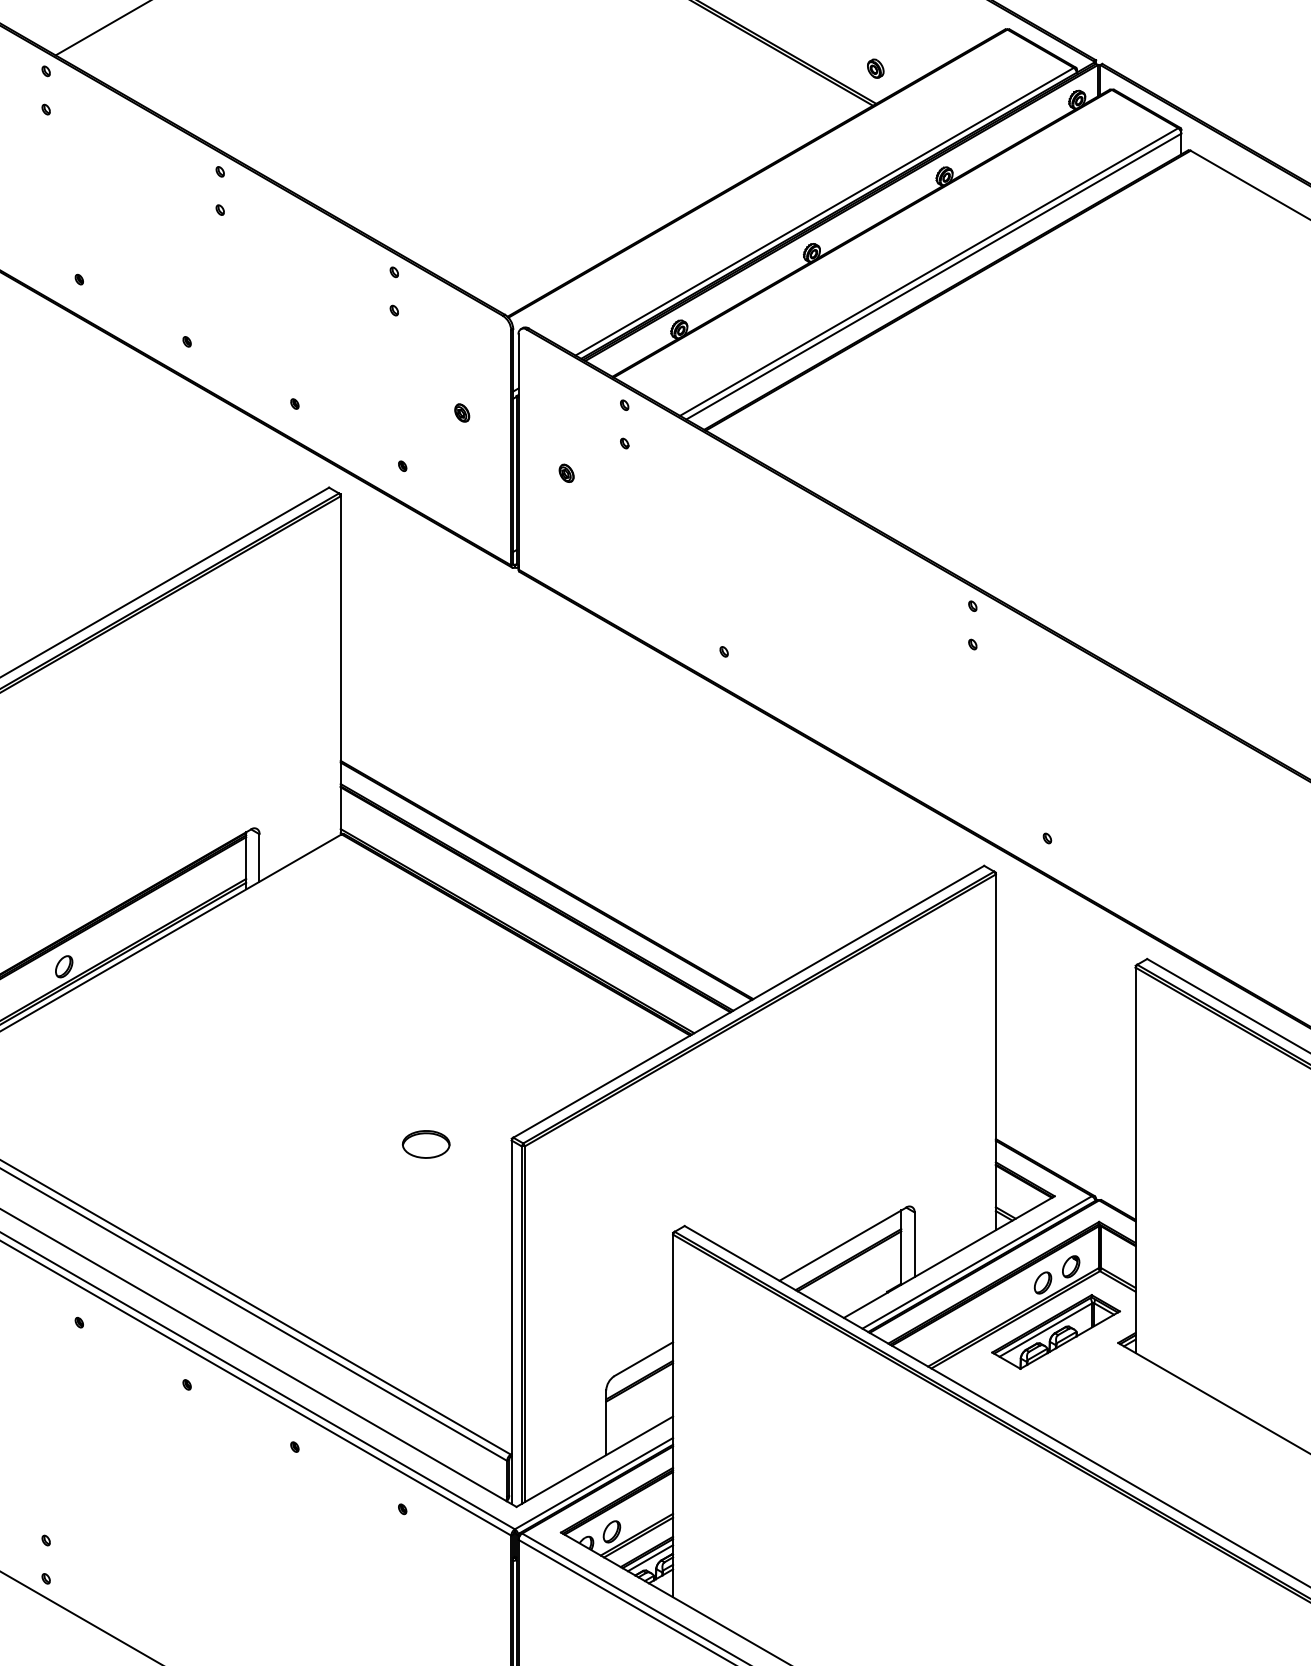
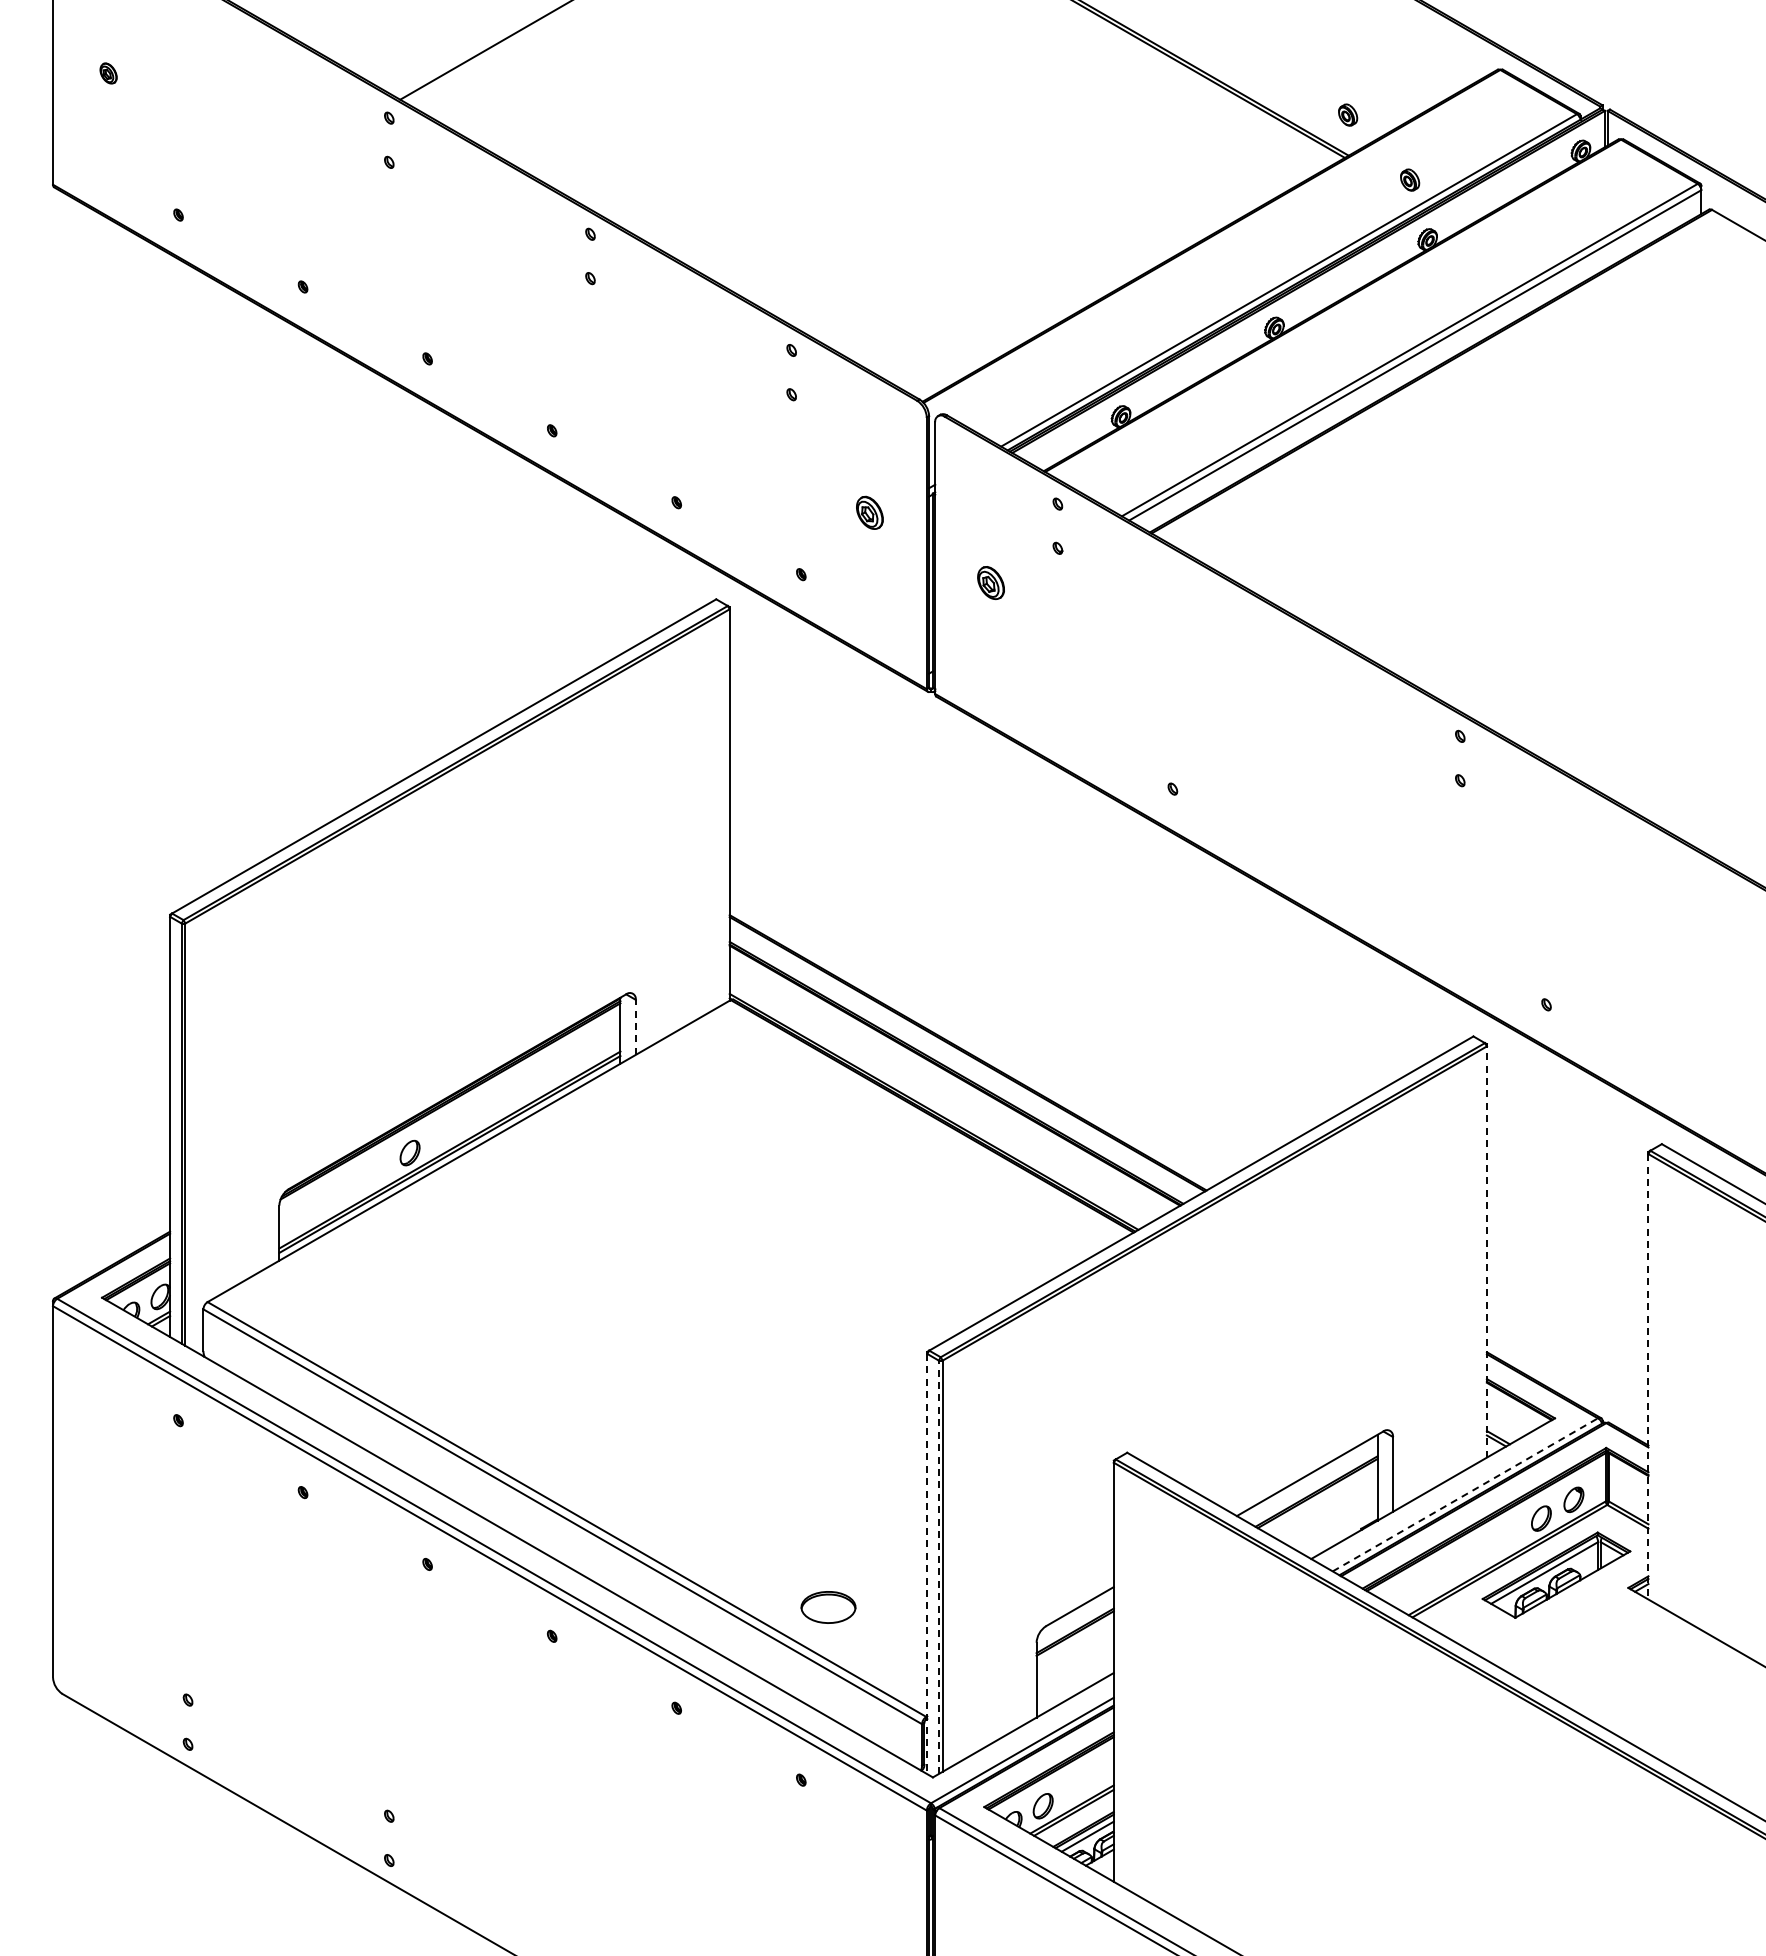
part: (929, 124) -> (1410, 179), added
part: (462, 413) -> (870, 513), size x1.6
part: (566, 473) -> (990, 582), size x1.6
line: (259, 858) -> (635, 1027), solid -> dashed
line: (995, 1052) -> (1486, 1252), solid -> dashed
part: (426, 1144) -> (828, 1607), moved
line: (1135, 1160) -> (1648, 1376), solid -> dashed
line: (977, 1262) -> (1465, 1494), solid -> dashed
line: (511, 1322) -> (927, 1564), solid -> dashed
line: (521, 1325) -> (938, 1567), solid -> dashed

